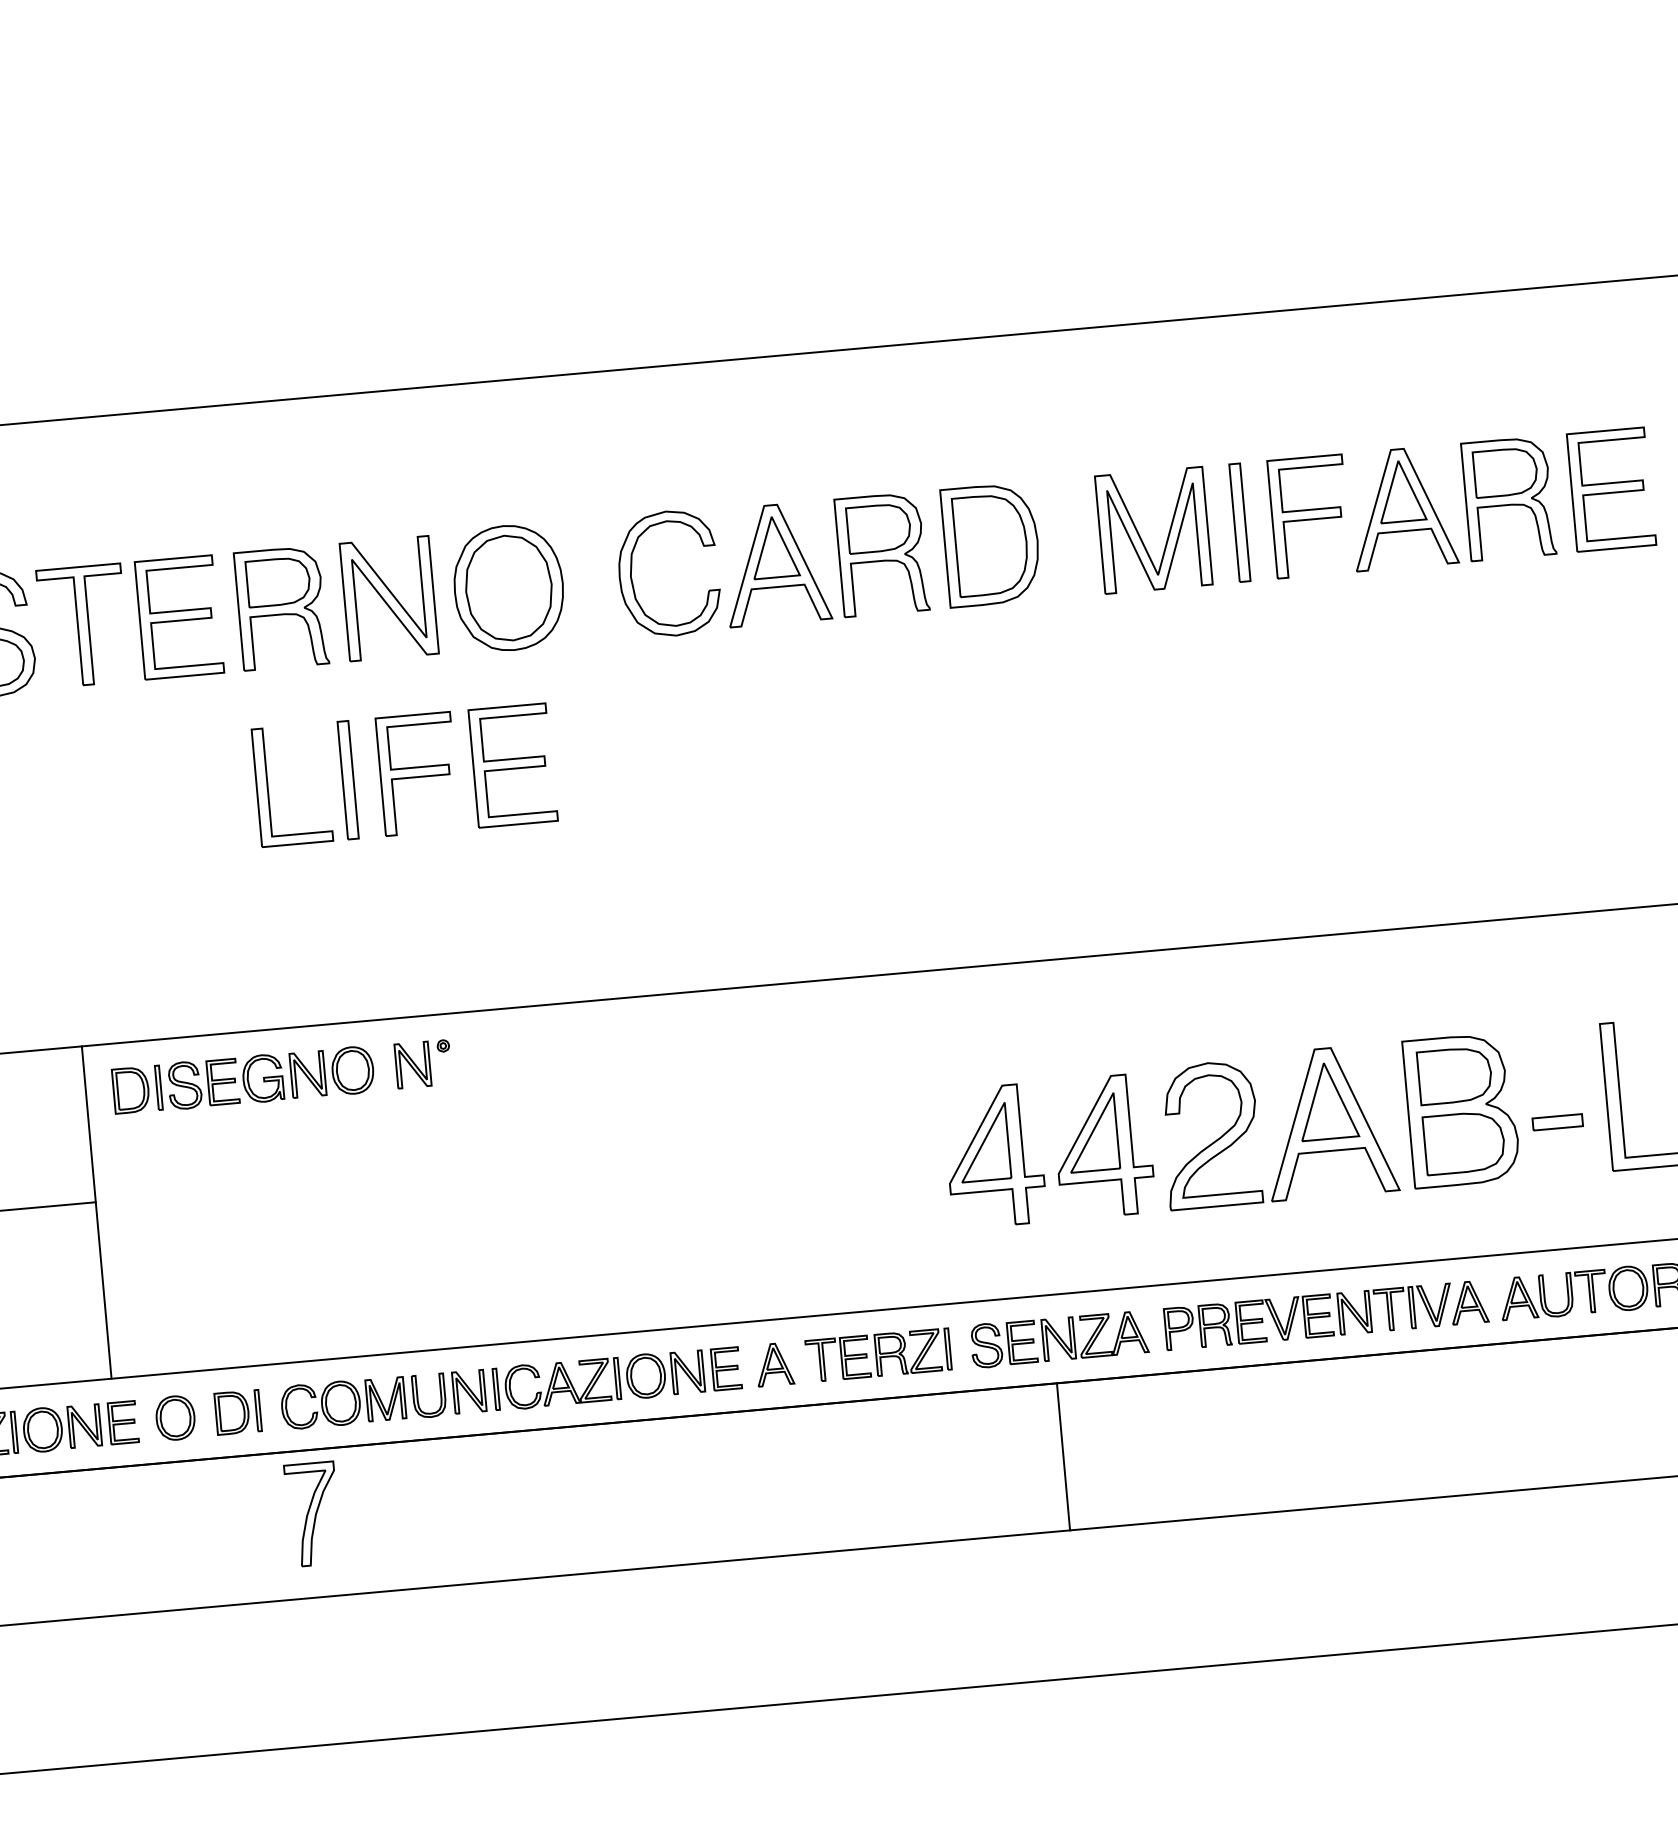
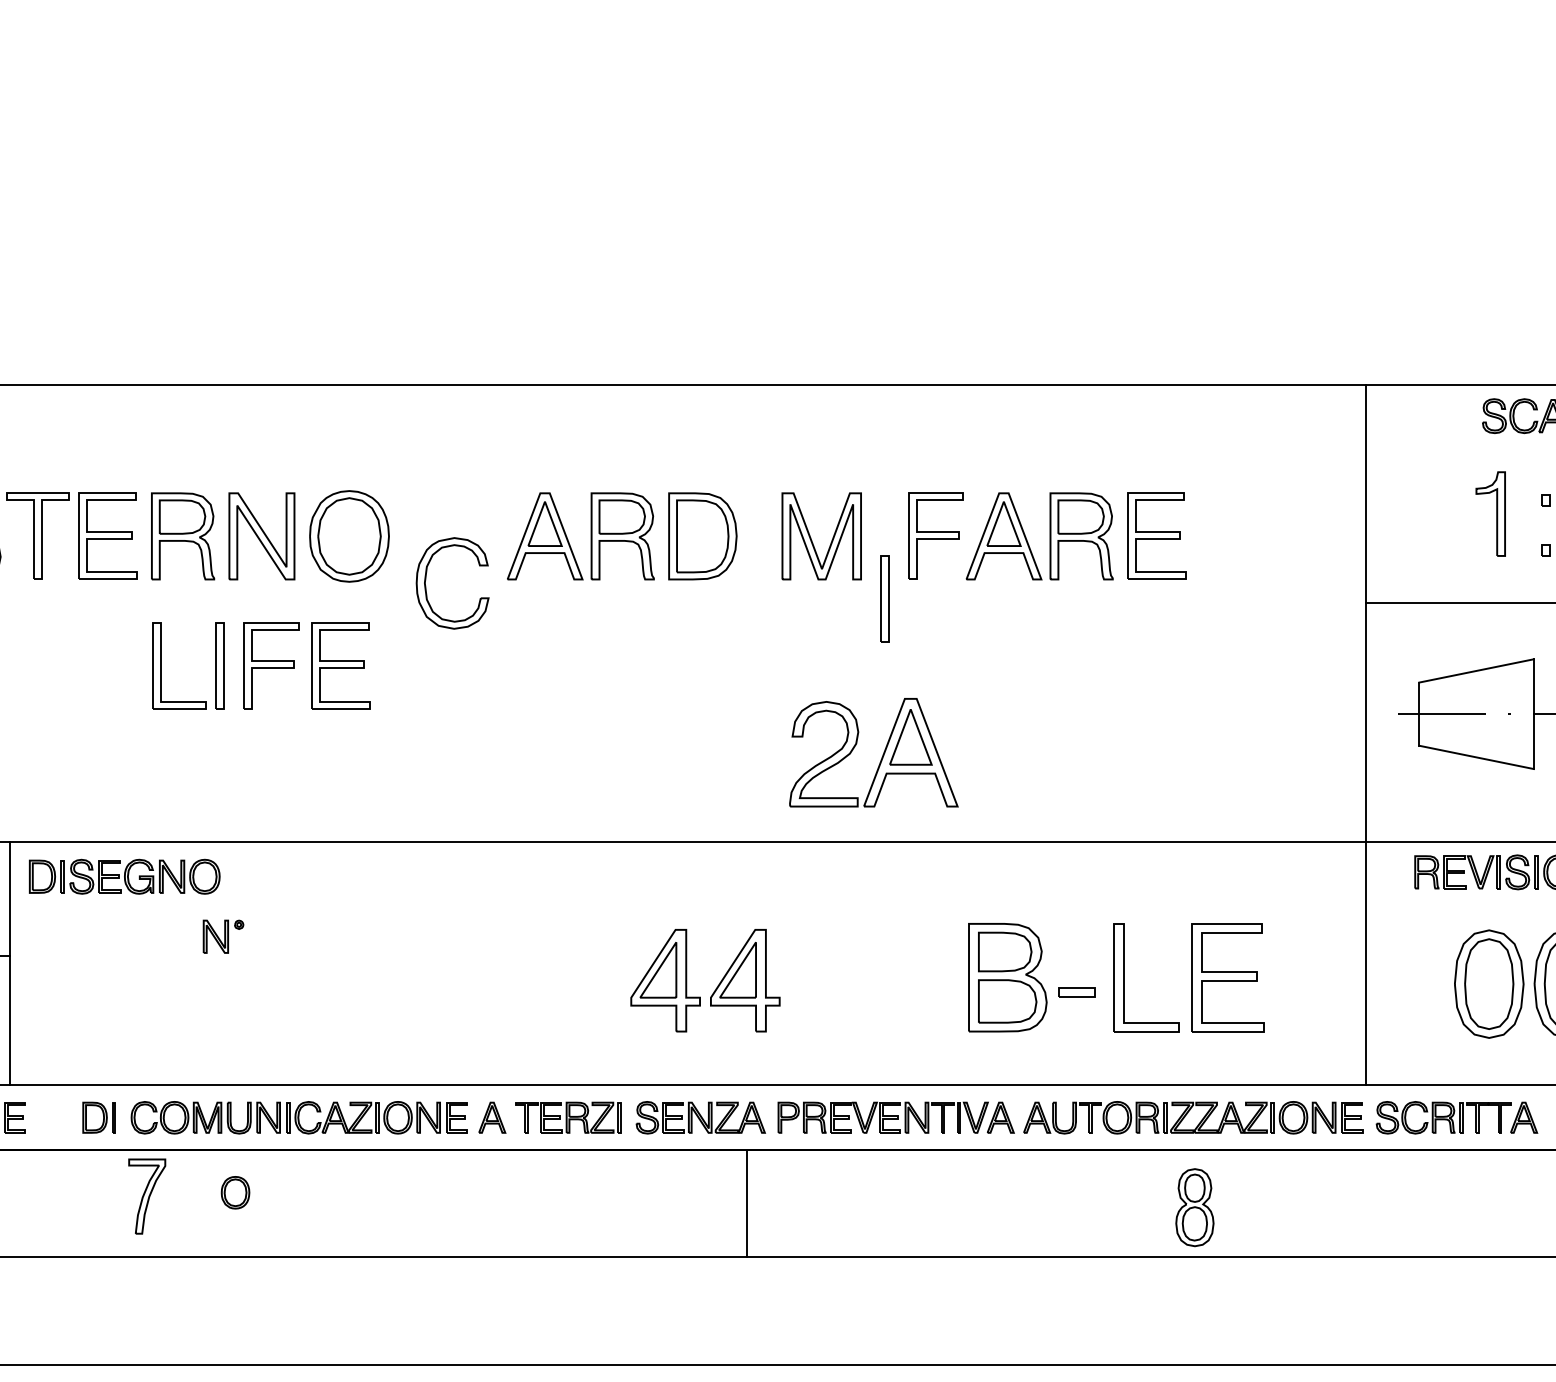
part: (1239, 521) -> (884, 598), moved
part: (632, 572) -> (426, 580), moved
part: (423, 1063) -> (223, 936), moved
part: (1290, 1128) -> (882, 754), moved
part: (175, 1417) -> (235, 1192), moved
line: (1064, 1456) -> (747, 1203), moved

